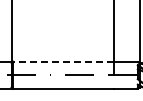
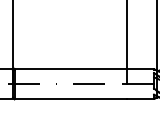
line: (62, 61) -> (69, 68), dashed -> solid

